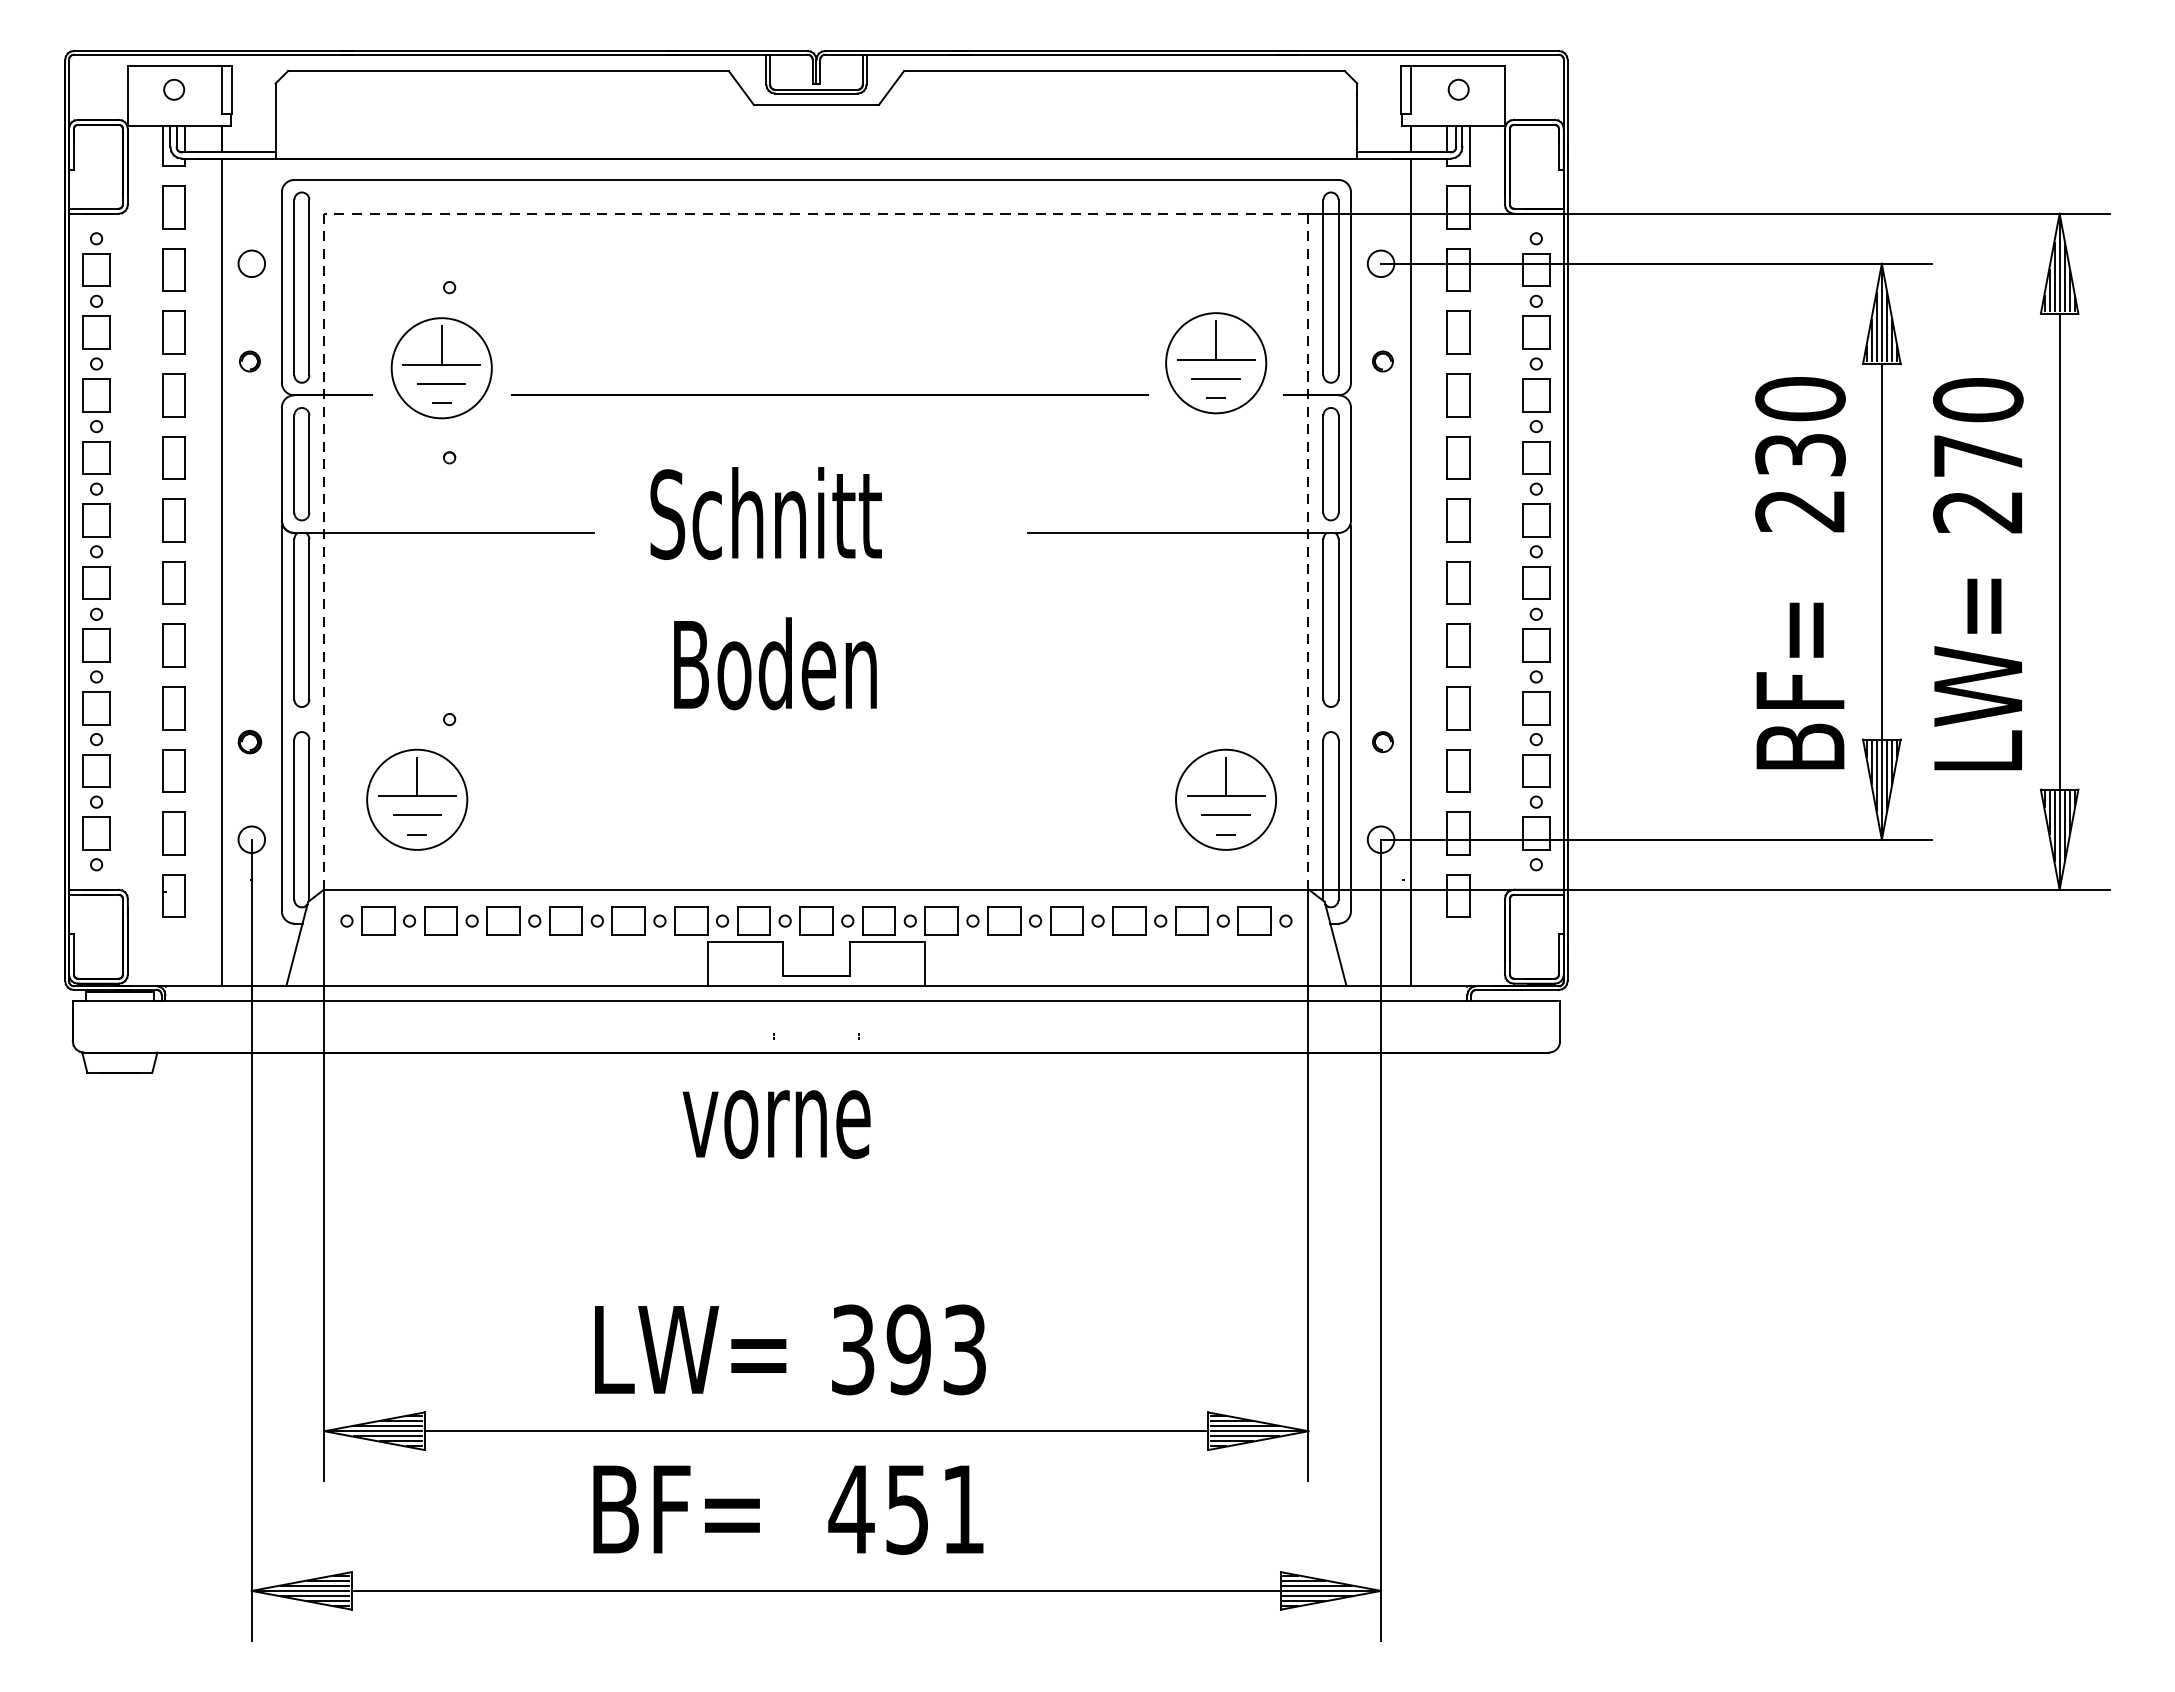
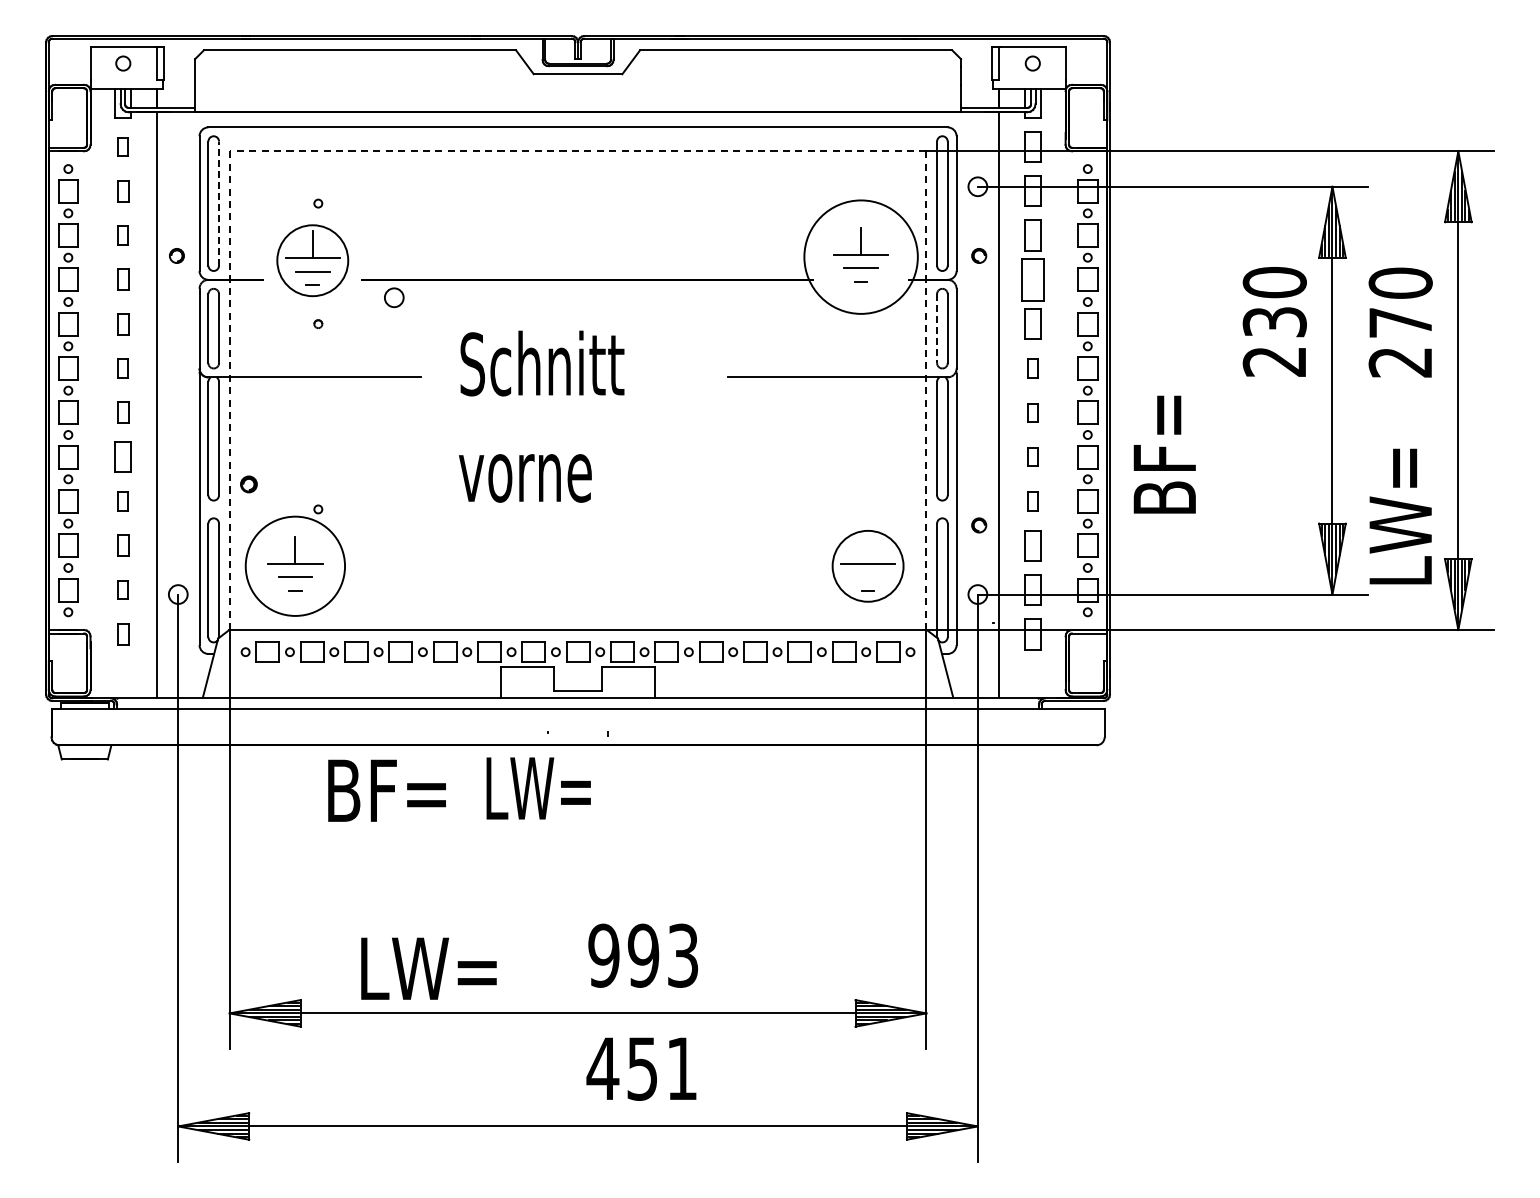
part: (173, 206) -> (122, 146), size x0.6
circle: (252, 263) -> (394, 297), moved
part: (173, 269) -> (122, 190), size x0.7
line: (310, 287) -> (219, 203), solid -> dashed
part: (173, 332) -> (122, 235), size x0.6
circle: (1215, 362) -> (860, 256), size x1.6
part: (173, 394) -> (122, 279), size x0.7
part: (1458, 394) -> (1032, 279), size x1.4
part: (173, 456) -> (122, 323), size x0.7
line: (1324, 463) -> (937, 328), solid -> dashed
part: (173, 520) -> (122, 368), size x0.6
part: (1458, 520) -> (1032, 368), size x0.6
part: (173, 582) -> (122, 412), size x0.7
part: (1458, 582) -> (1032, 412), size x0.6
part: (1458, 644) -> (1032, 456), size x0.6
text: (761, 663) -> (539, 469), Boden -> vorne
text: (1977, 674) -> (1400, 516), moved
text: (1800, 685) -> (1164, 454), moved
part: (173, 708) -> (122, 501), size x0.6
part: (1458, 708) -> (1032, 501), size x0.6
part: (249, 742) -> (248, 484), moved
part: (173, 770) -> (122, 545), size x0.7
line: (1226, 776) -> (868, 549), removed
circle: (415, 798) -> (294, 565), size x1.4
line: (1225, 815) -> (867, 577), removed
part: (173, 832) -> (122, 589), size x0.6
part: (173, 896) -> (122, 634), size x0.7
text: (776, 1113) -> (549, 788), vorne -> LW=
text: (689, 1349) -> (428, 968), moved
text: (852, 1349) -> (603, 955), 393 -> 993
text: (675, 1509) -> (386, 790), moved

